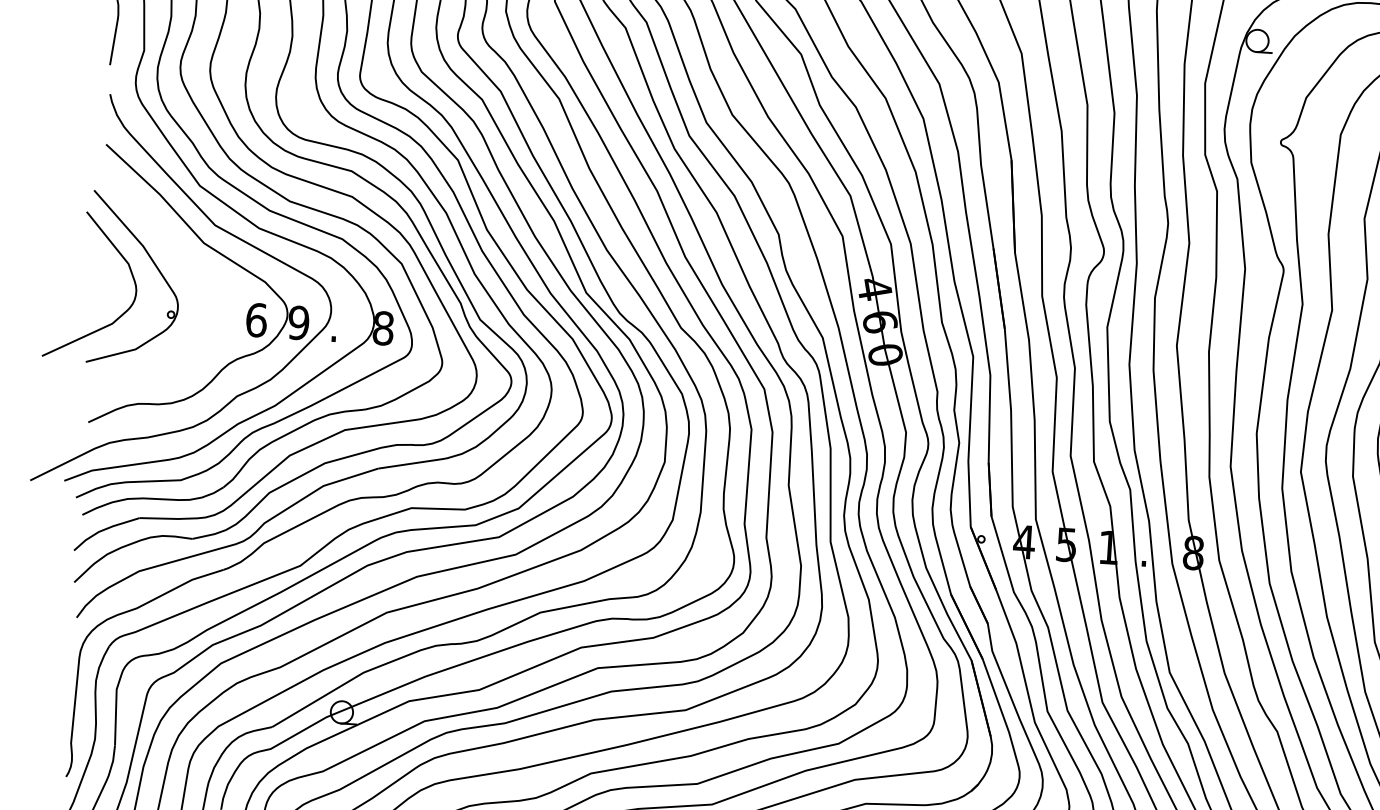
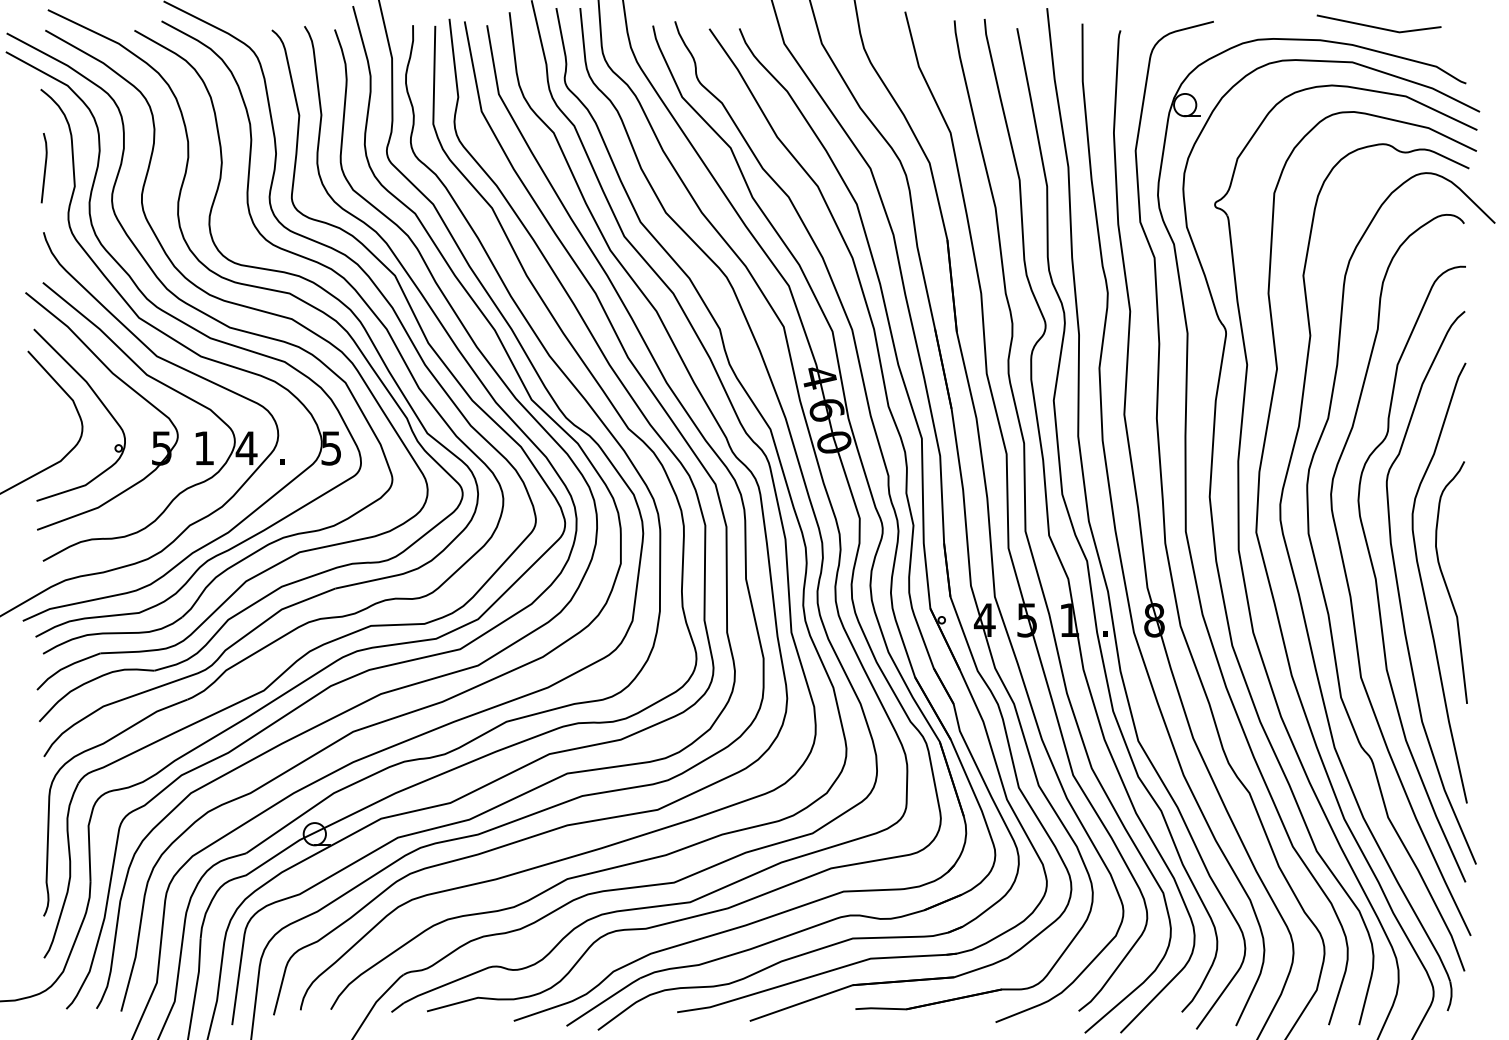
part: (180, 250) -> (123, 383), added
text: (256, 320) -> (204, 448), 6 -> 1
text: (298, 323) -> (246, 448), 9 -> 4
text: (383, 328) -> (331, 448), 8 -> 5

